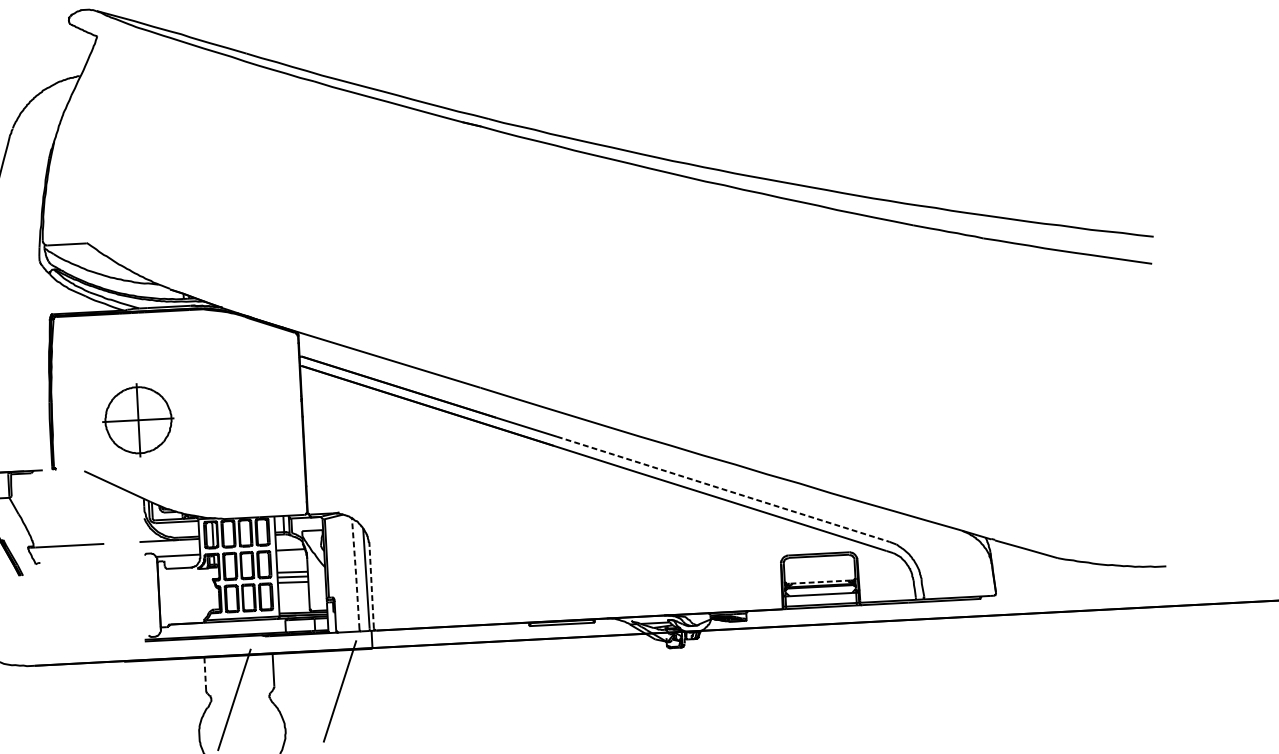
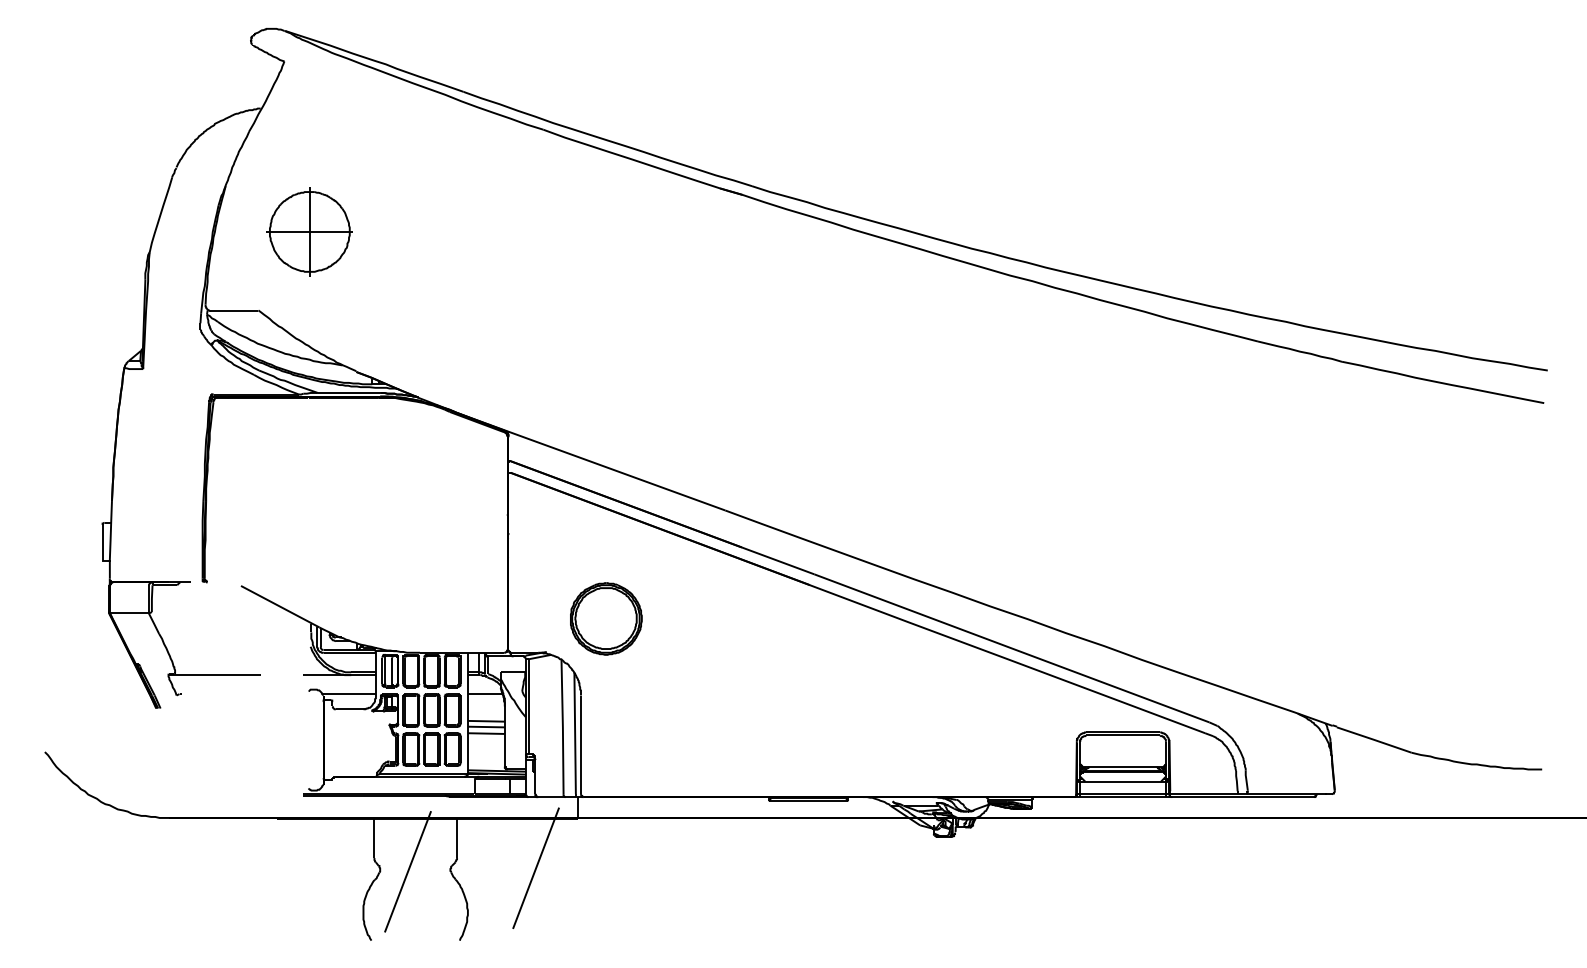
part: (138, 419) -> (309, 231), moved
part: (387, 482) -> (606, 618), added
line: (722, 489) -> (1011, 648), dashed -> solid
line: (355, 574) -> (562, 727), dashed -> solid
line: (820, 582) -> (1123, 766), dashed -> solid
line: (371, 587) -> (580, 744), dashed -> solid
line: (205, 673) -> (374, 838), dashed -> solid

